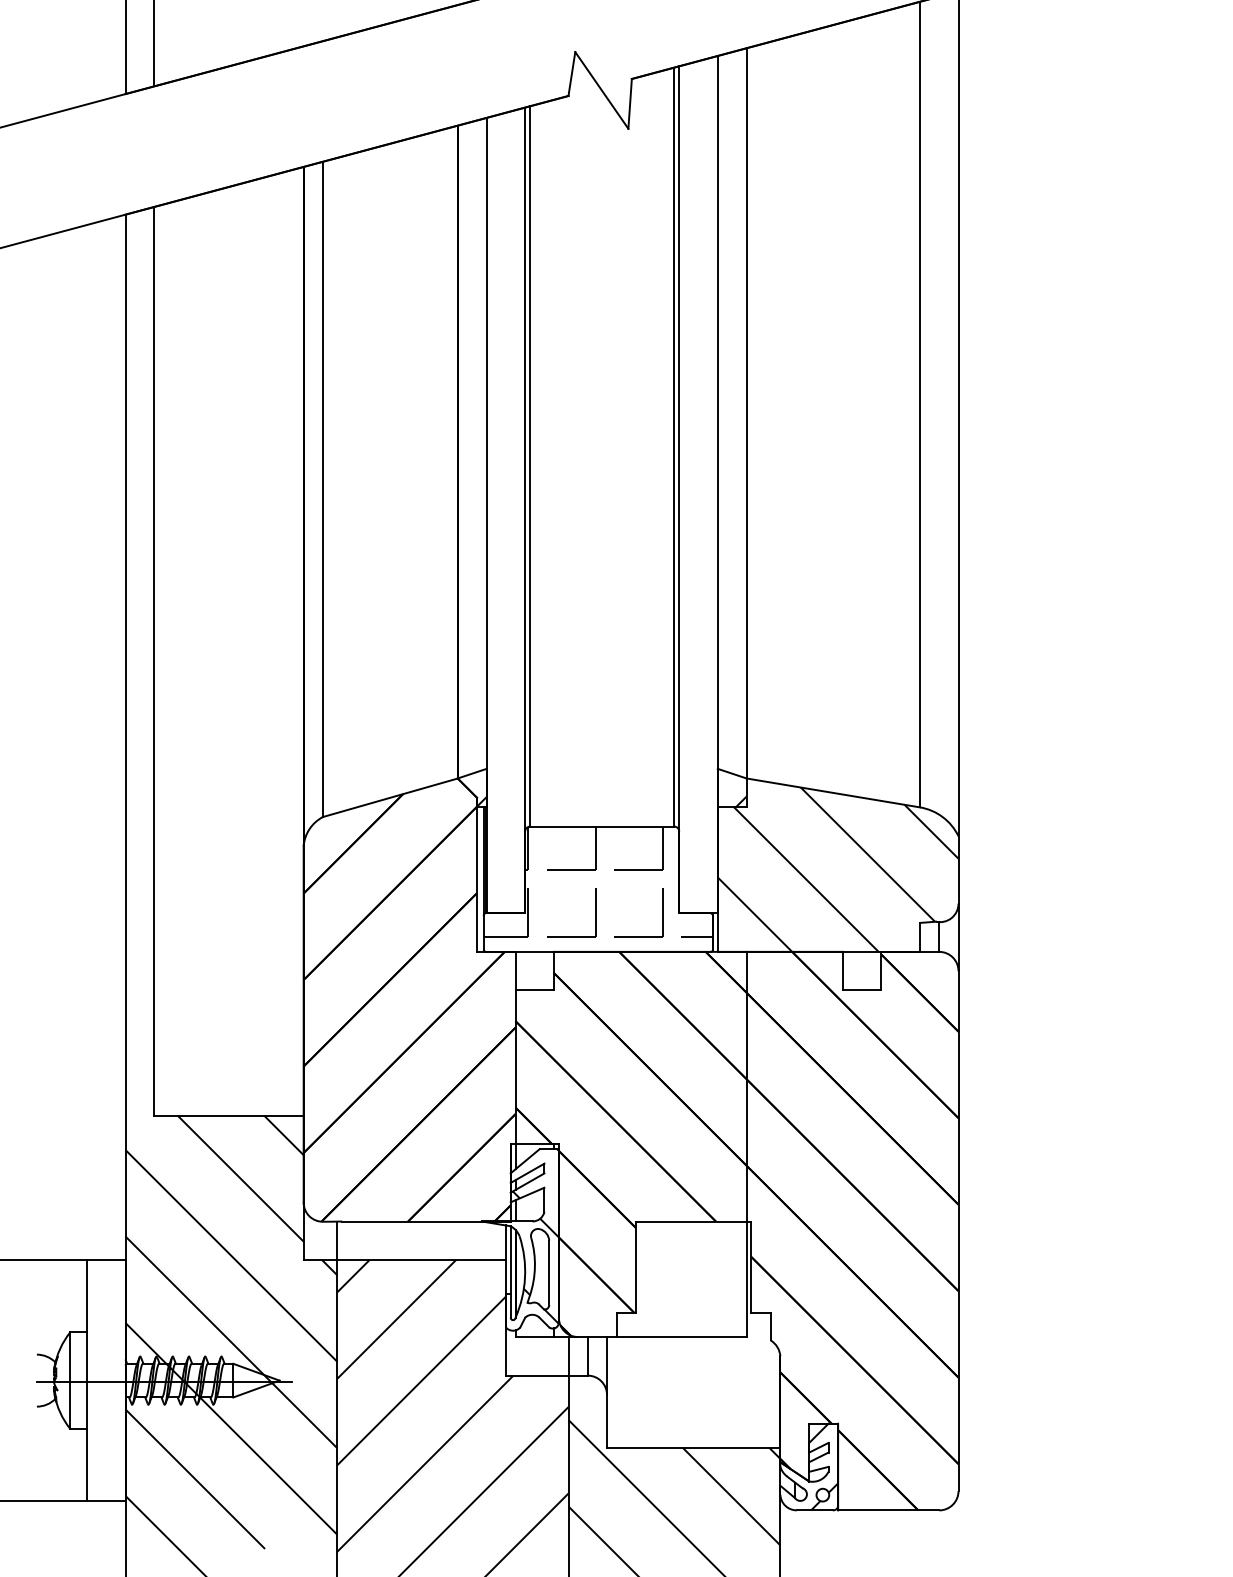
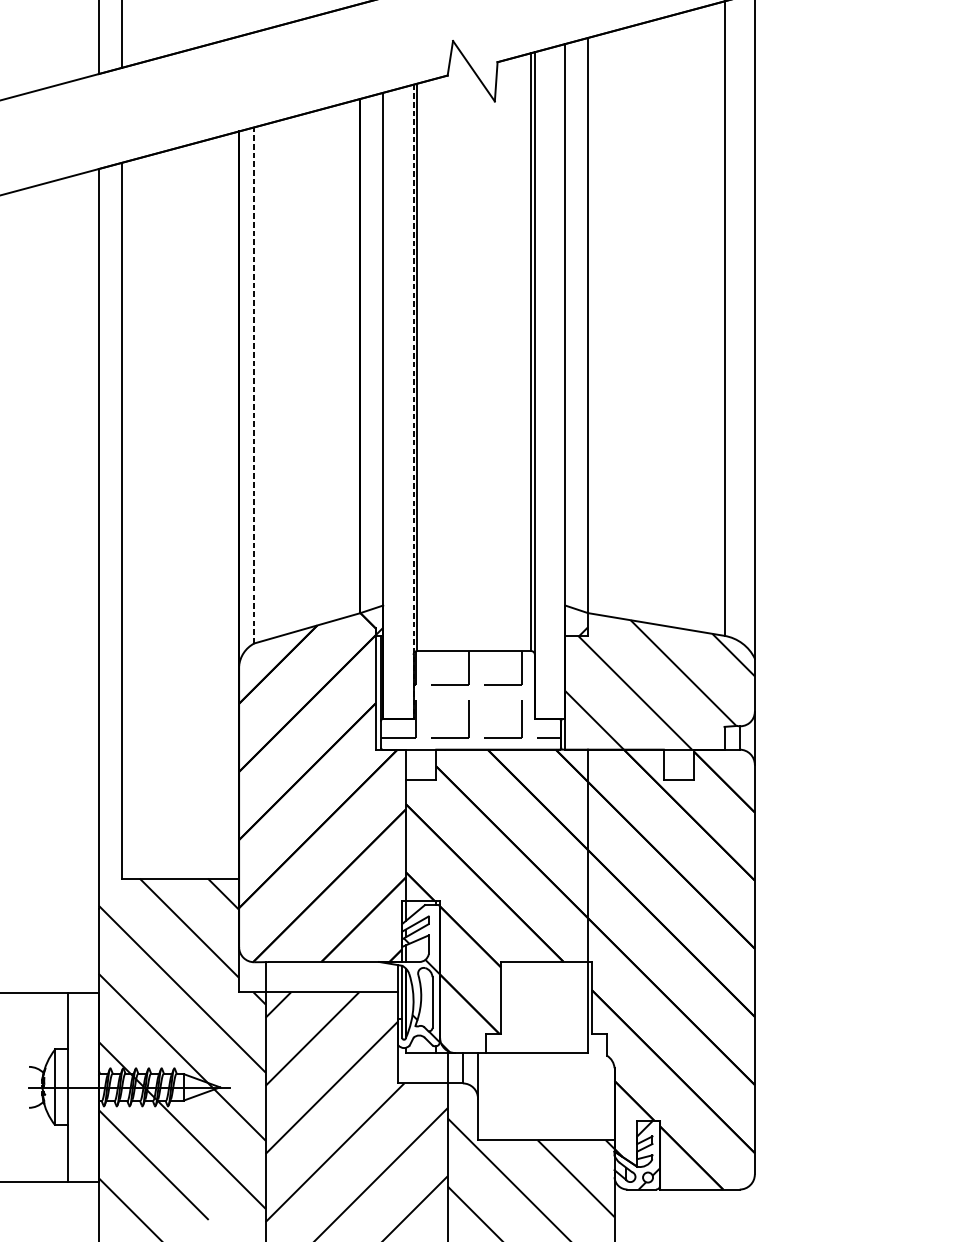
line: (322, 489) -> (253, 385), solid -> dashed
line: (525, 510) -> (413, 402), solid -> dashed

